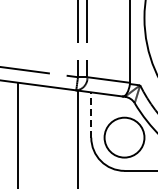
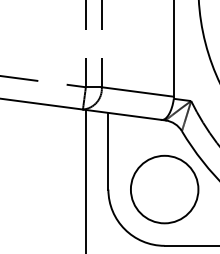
line: (91, 115) -> (108, 152), dashed -> solid

